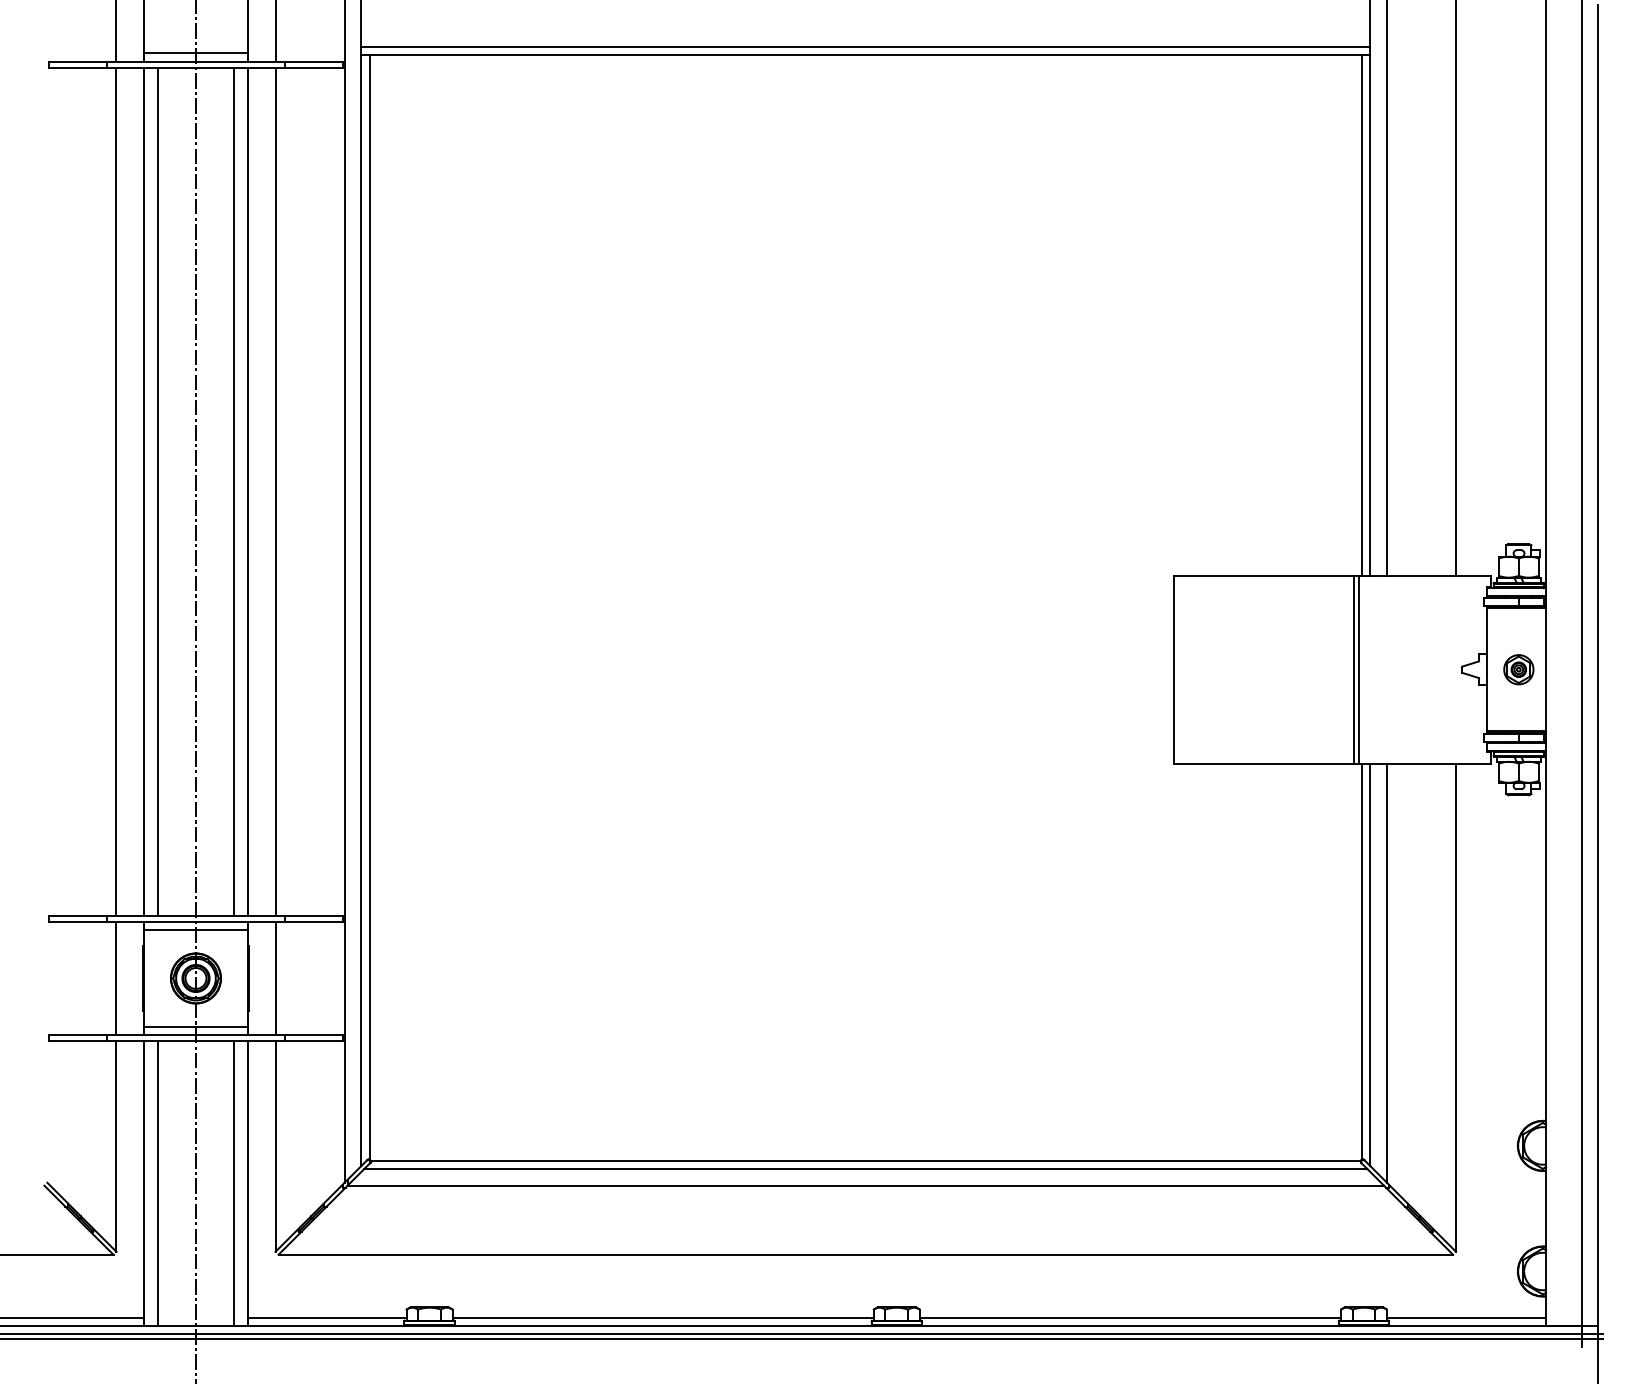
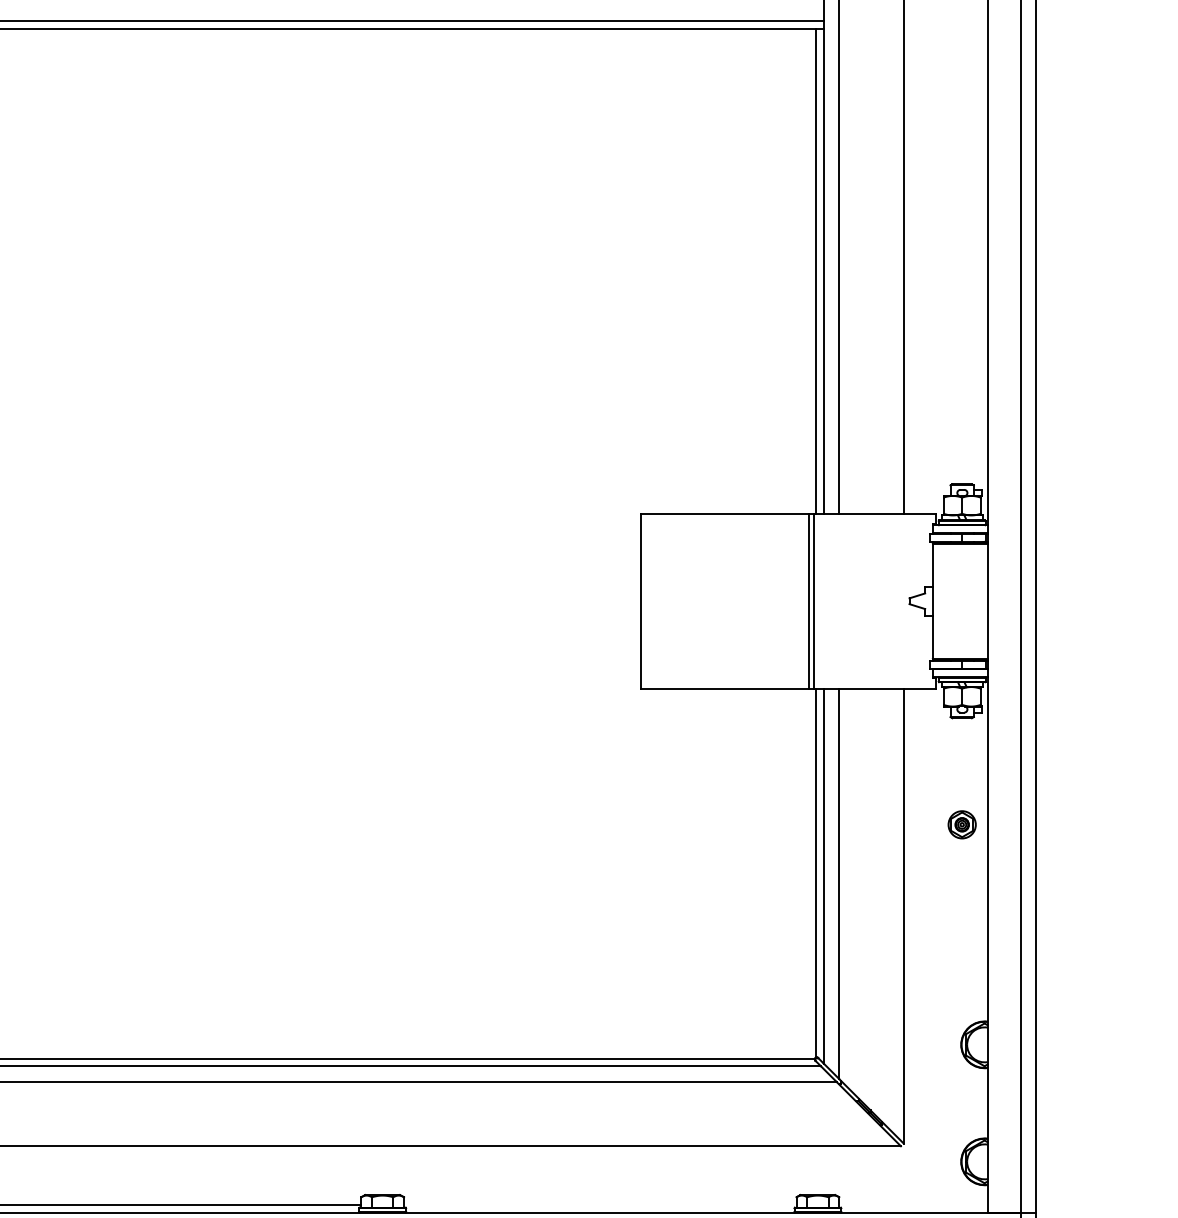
part: (1518, 669) -> (961, 824), moved
line: (1130, 1317) -> (600, 1204), removed
line: (1466, 1317) -> (913, 1204), removed

